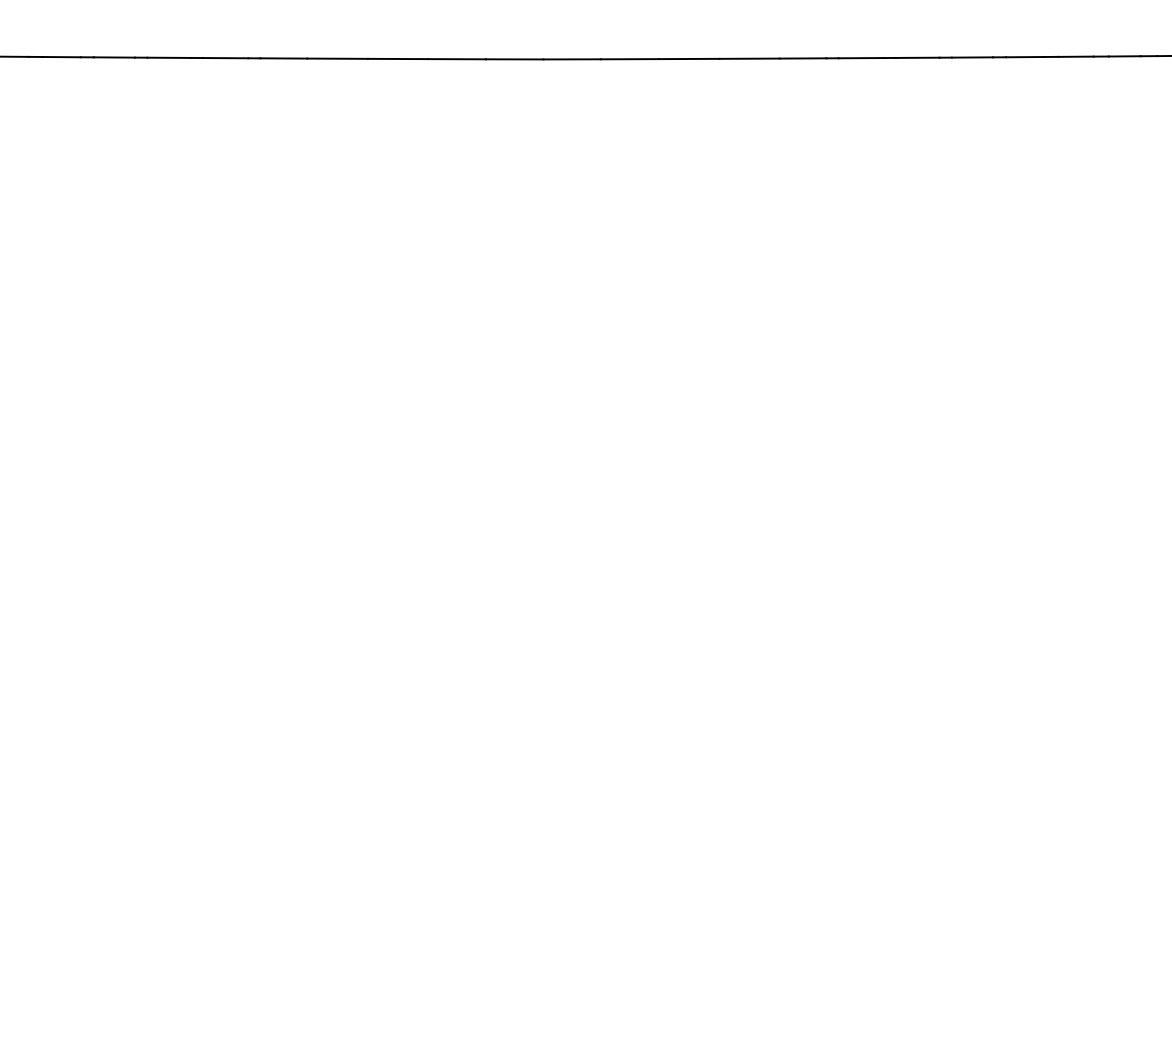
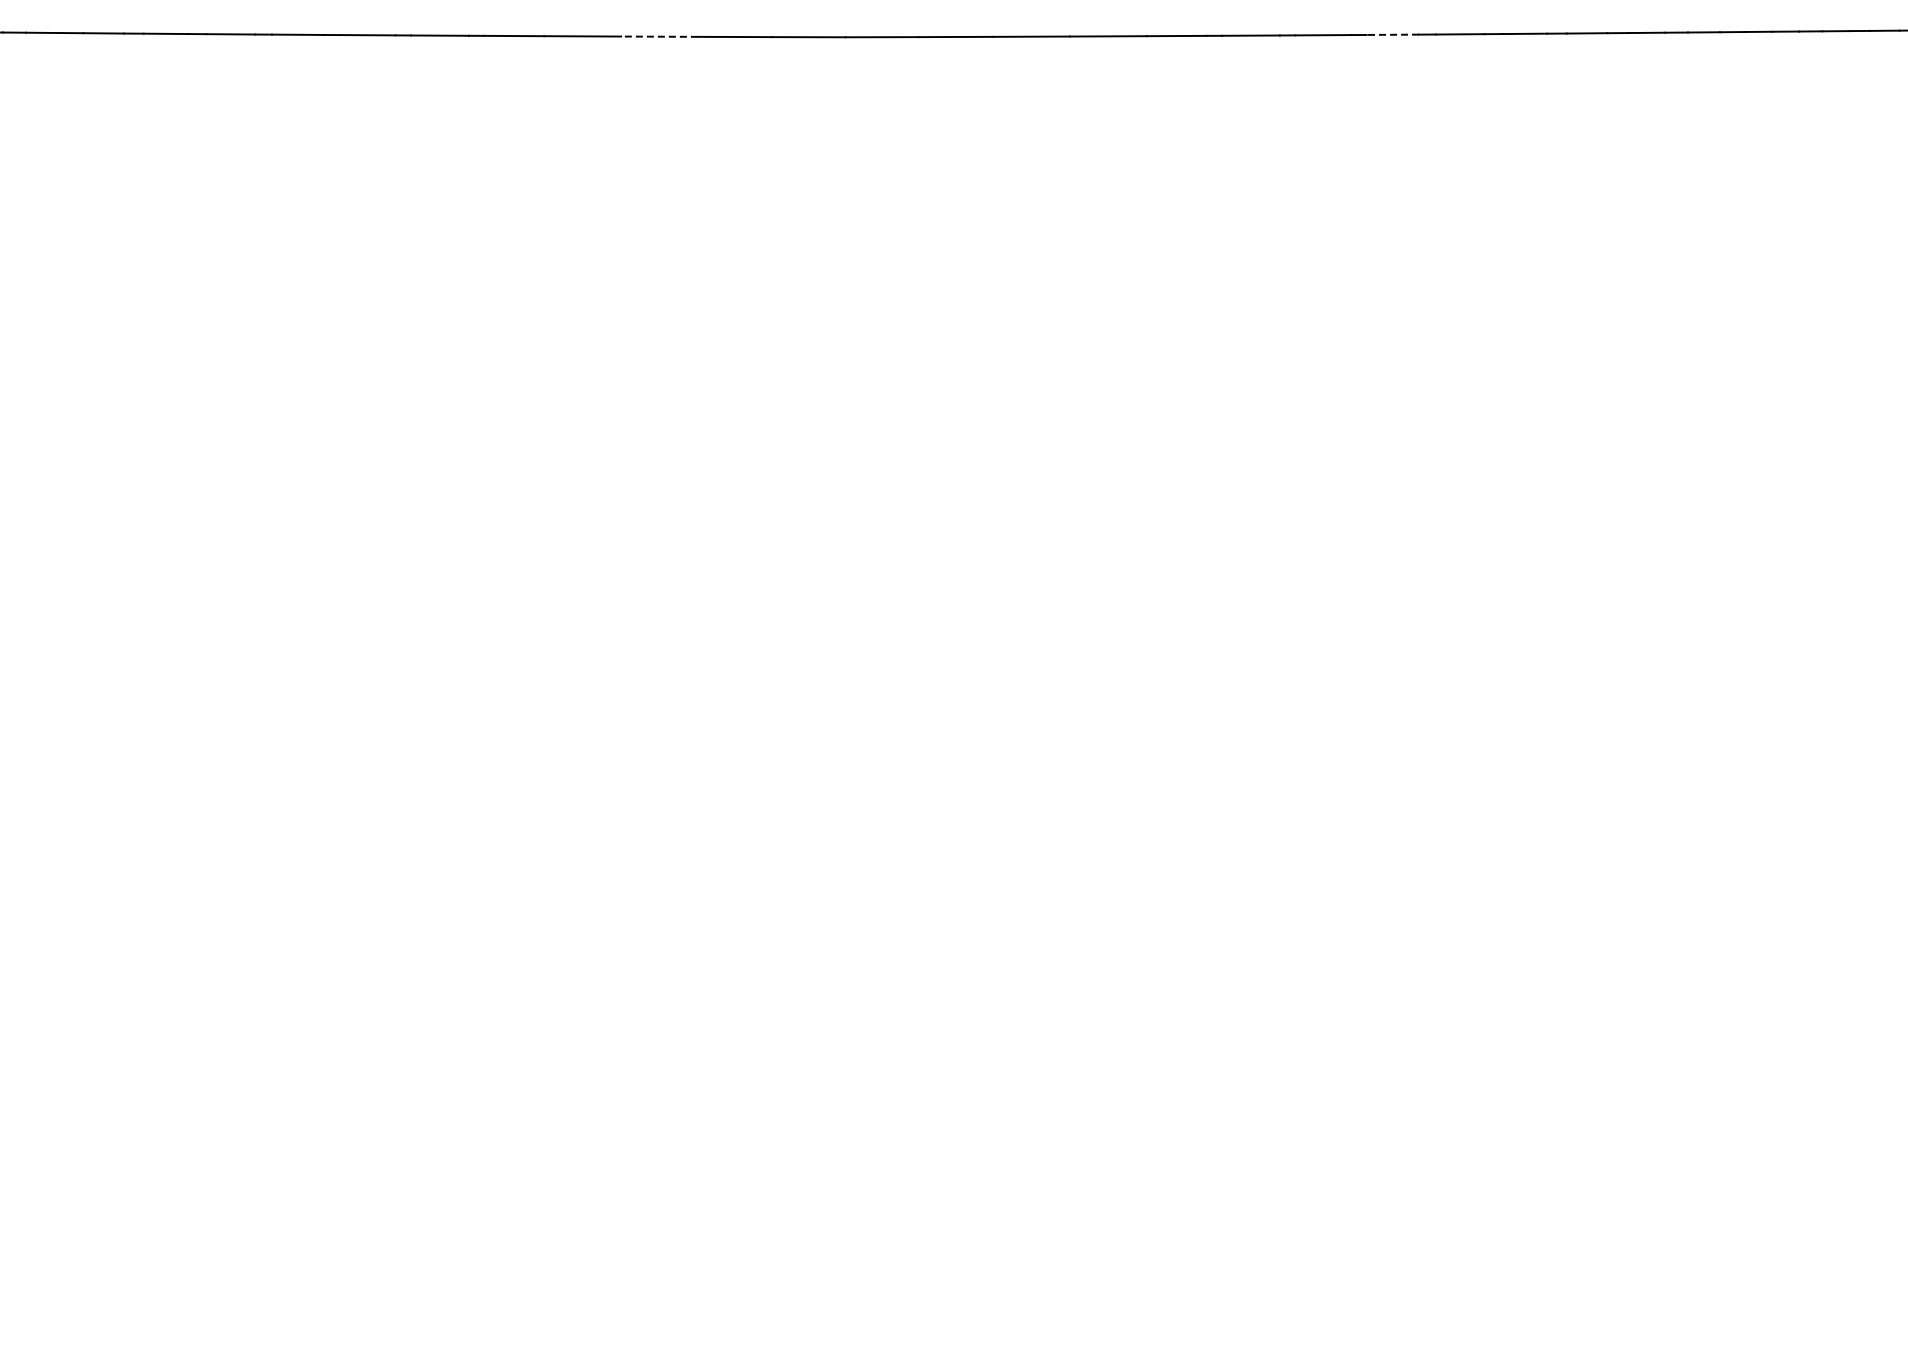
line: (972, 57) -> (1392, 34), solid -> dashed
line: (397, 58) -> (659, 36), solid -> dashed

